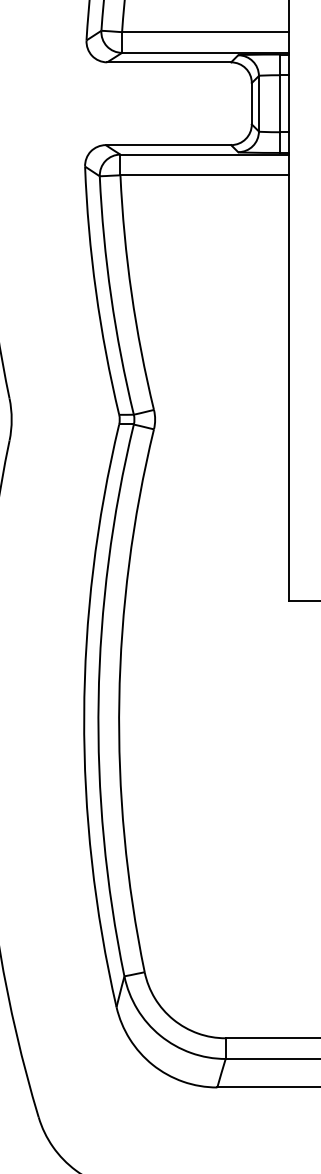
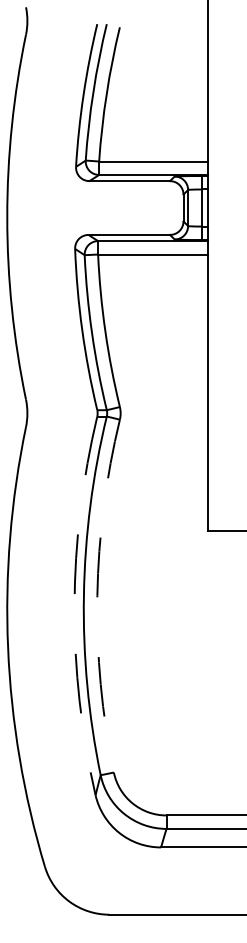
arc: (119, 699) -> (97, 595), solid -> dashed
arc: (84, 715) -> (74, 605), solid -> dashed

